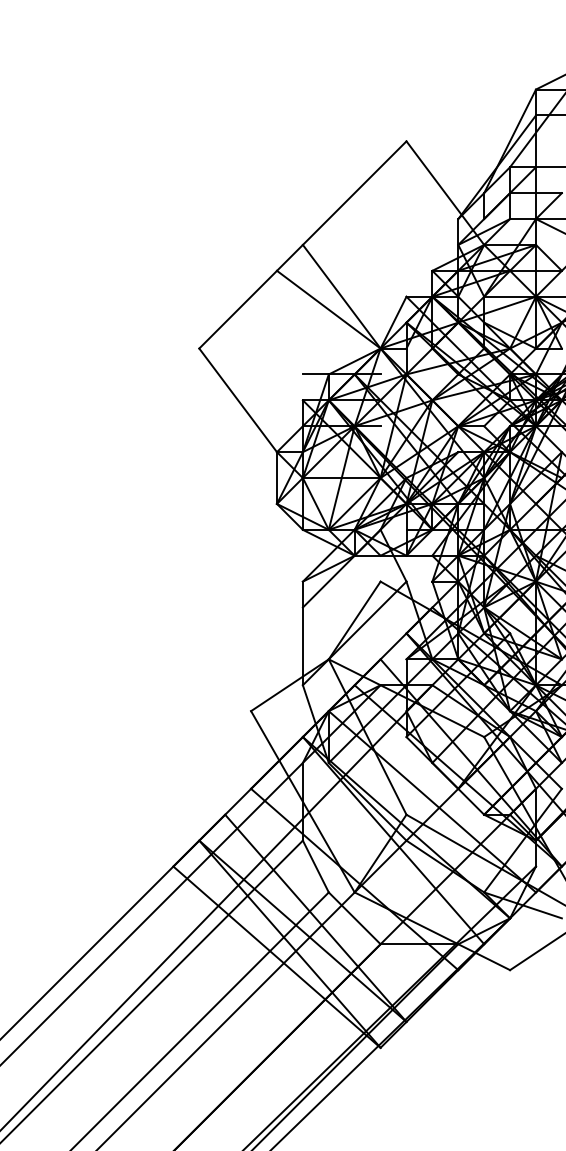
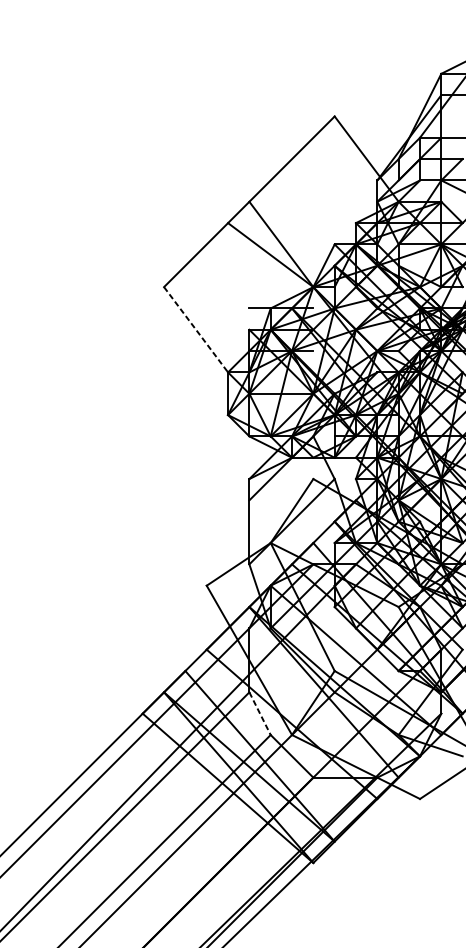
line: (238, 400) -> (196, 329), solid -> dashed
line: (315, 866) -> (259, 713), solid -> dashed

